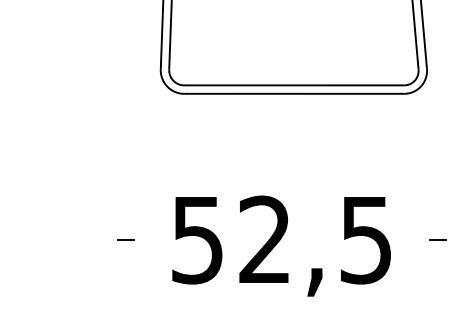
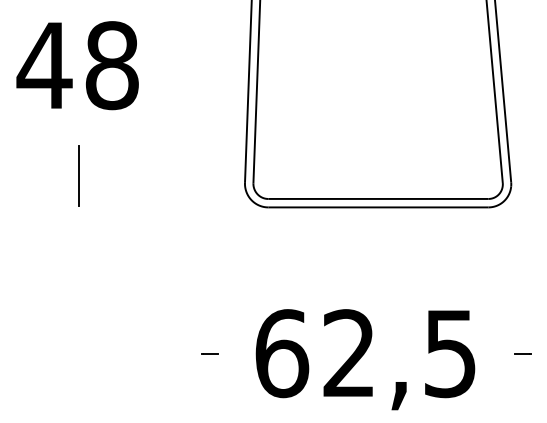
text: (198, 239) -> (282, 353), 52,5 -> 62,5

